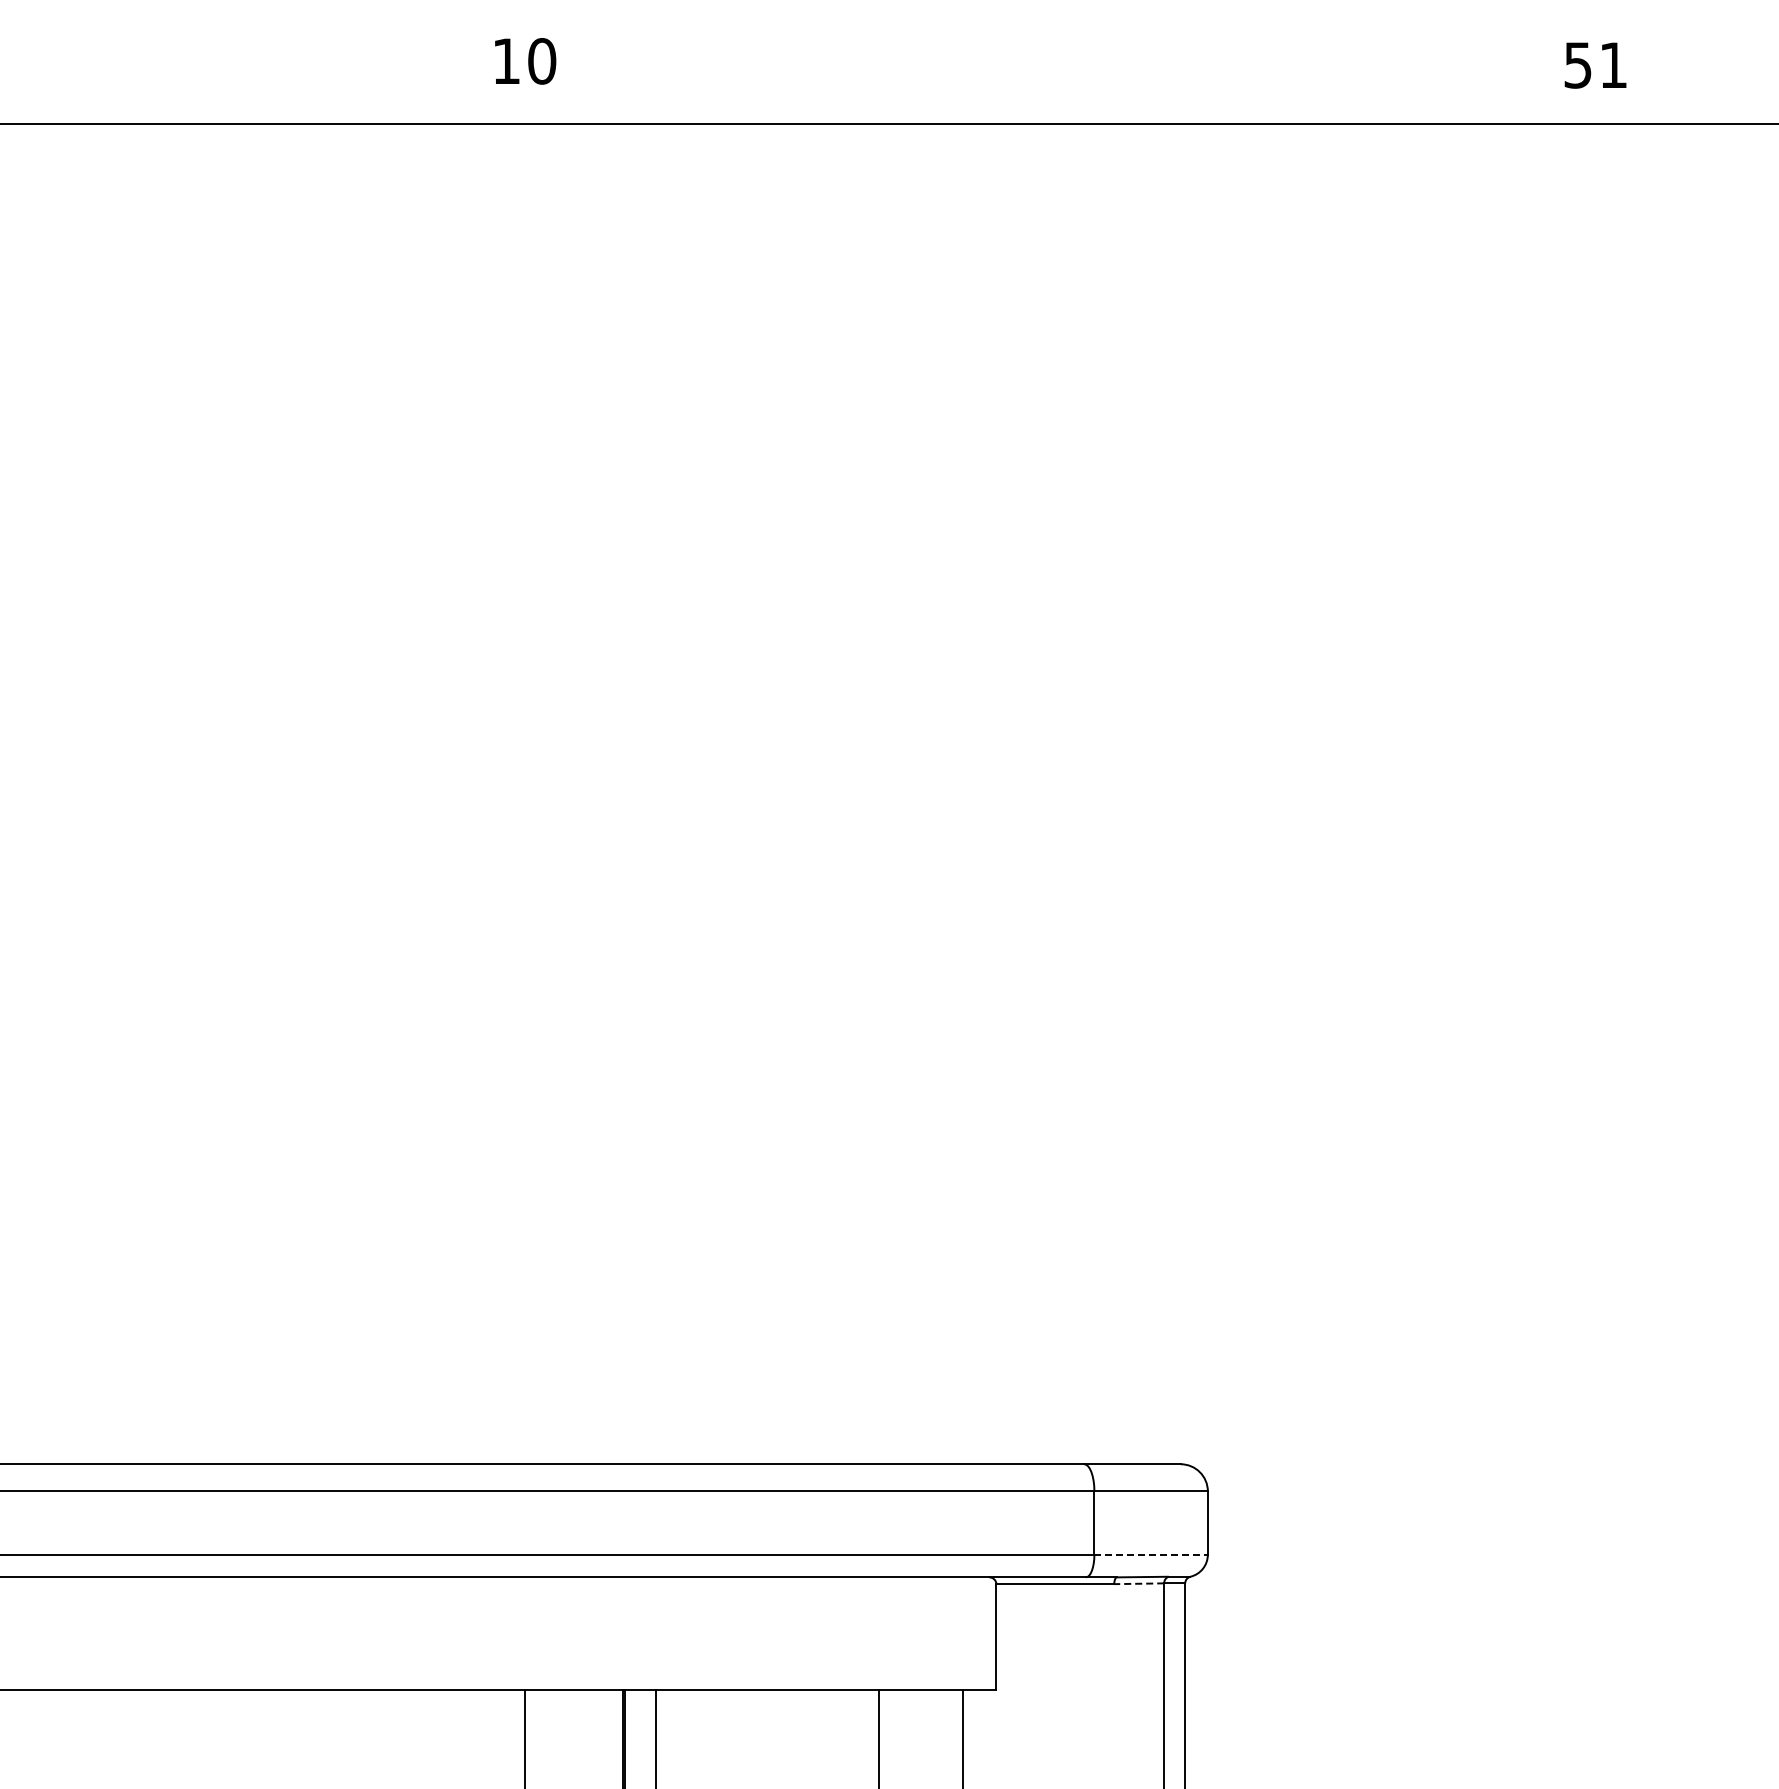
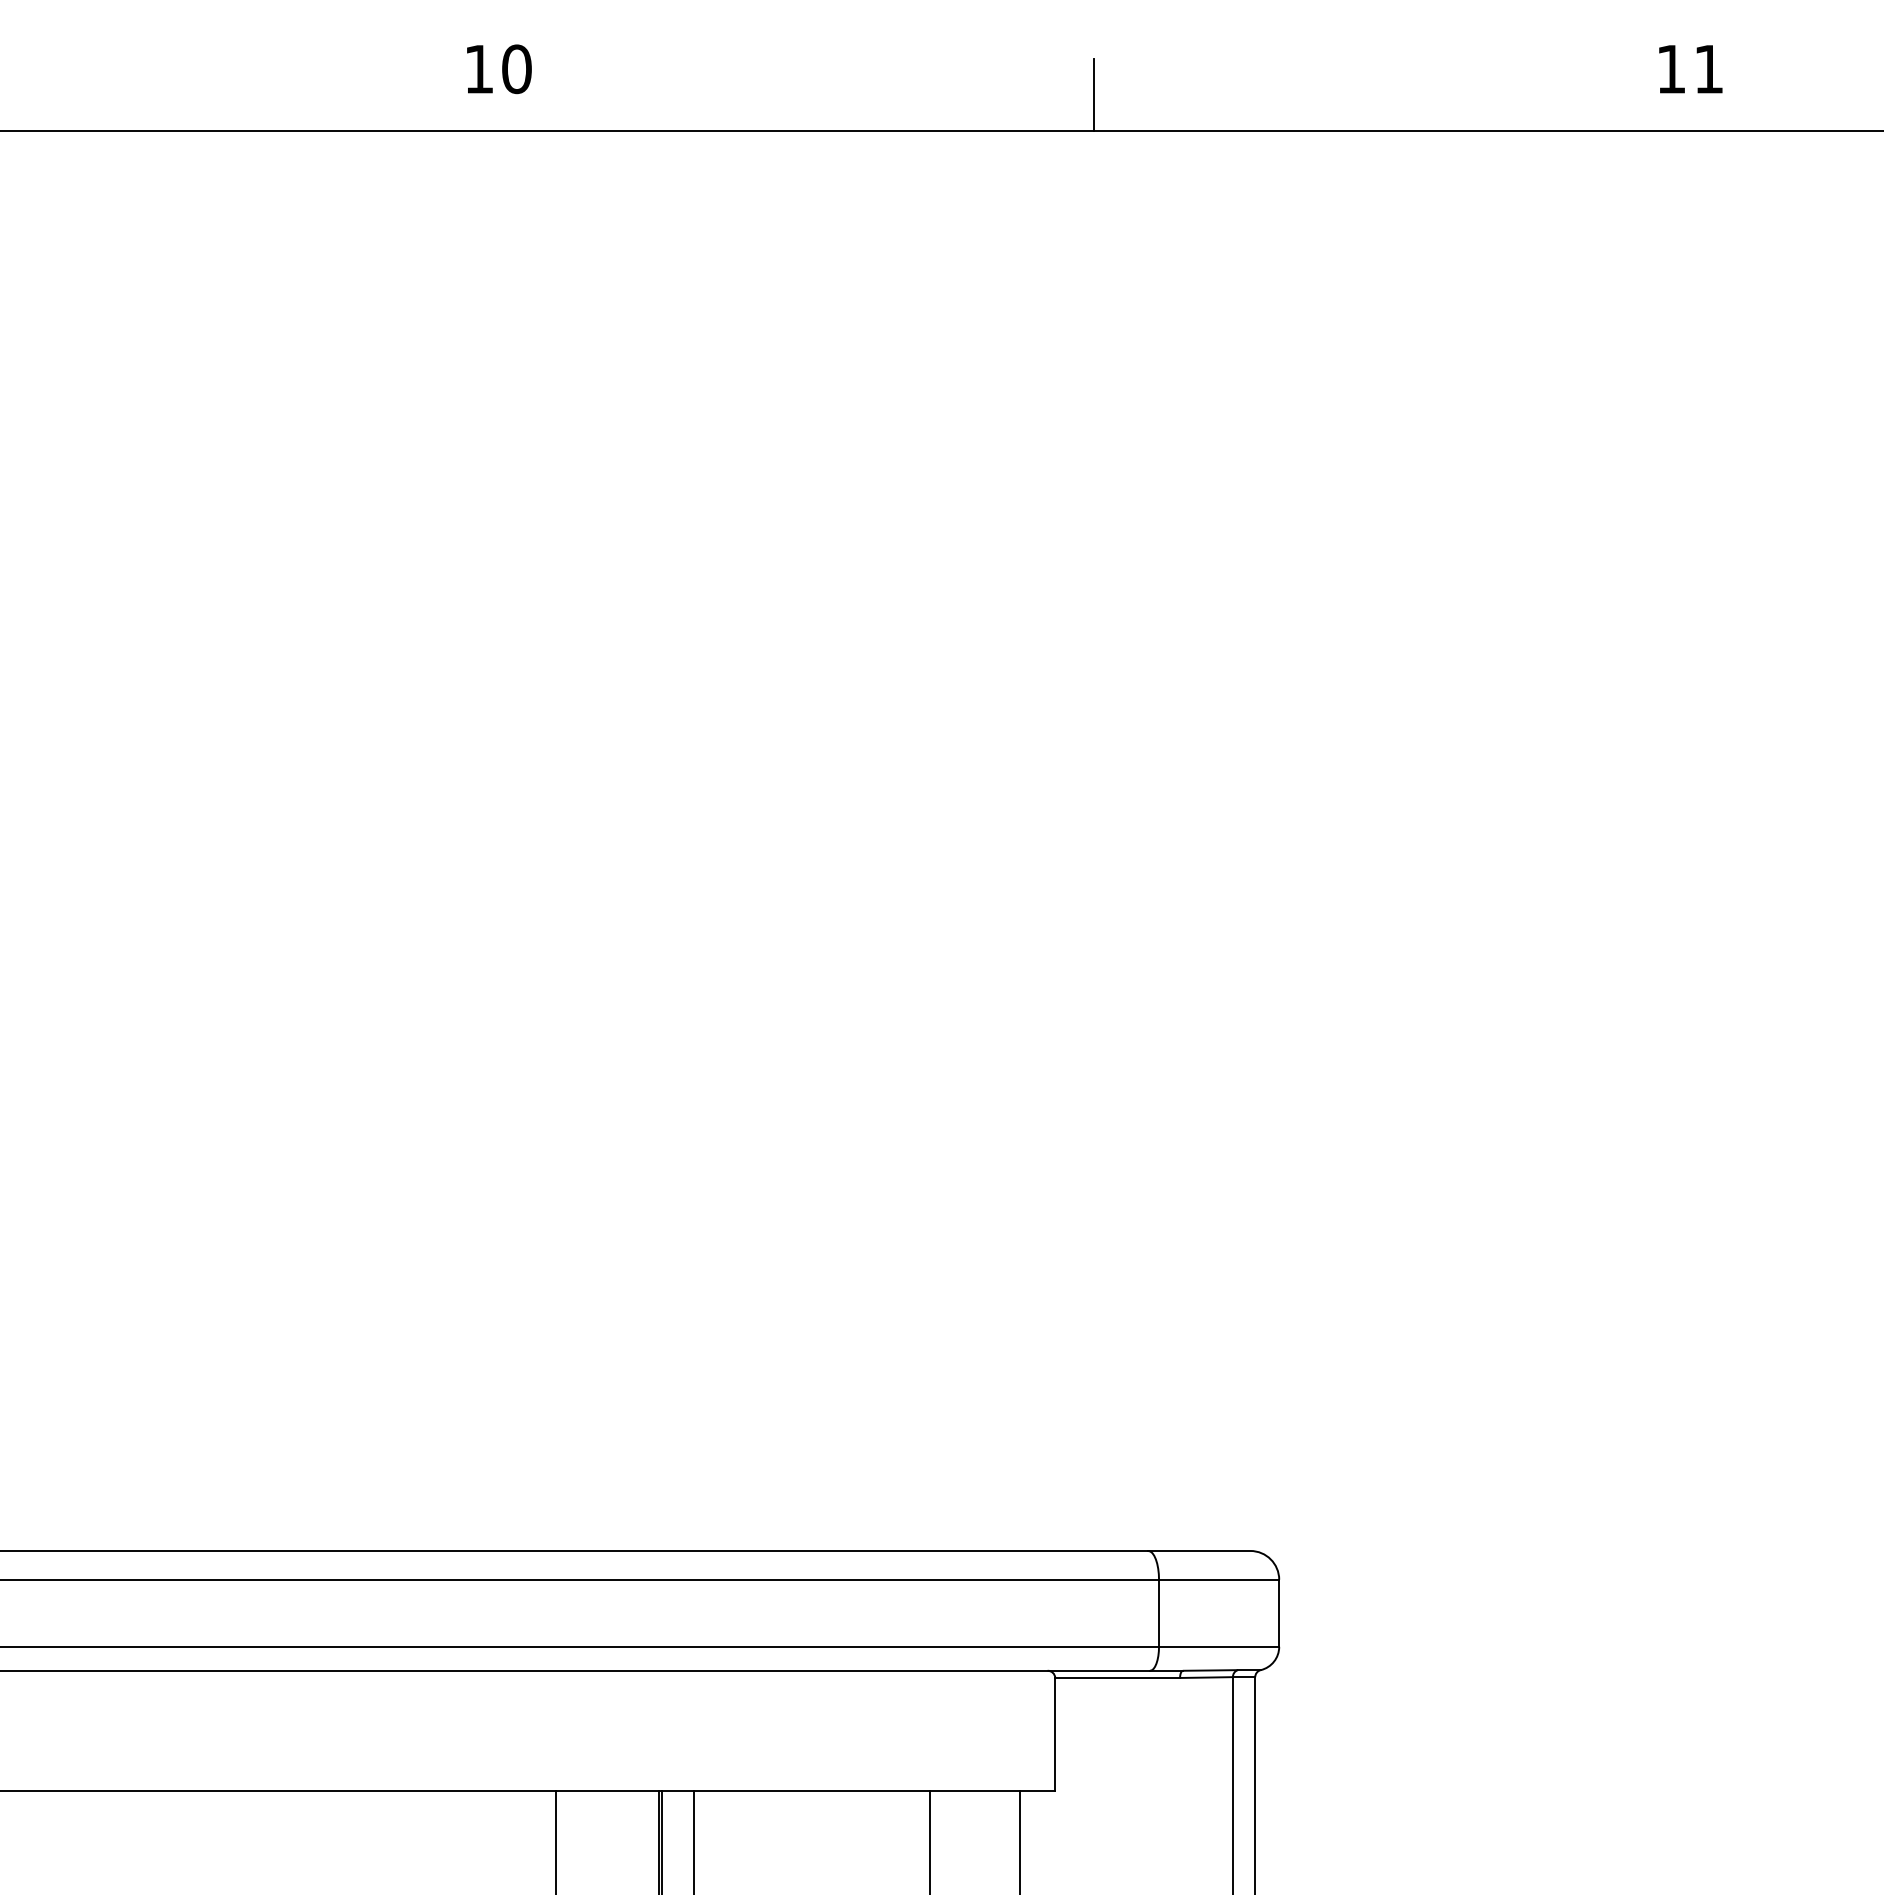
text: (525, 61) -> (499, 69), moved
text: (1577, 65) -> (1670, 69), 51 -> 11
line: (1033, 89) -> (1094, 94), added
line: (1151, 1554) -> (1219, 1646), dashed -> solid
line: (1139, 1583) -> (1206, 1677), dashed -> solid

